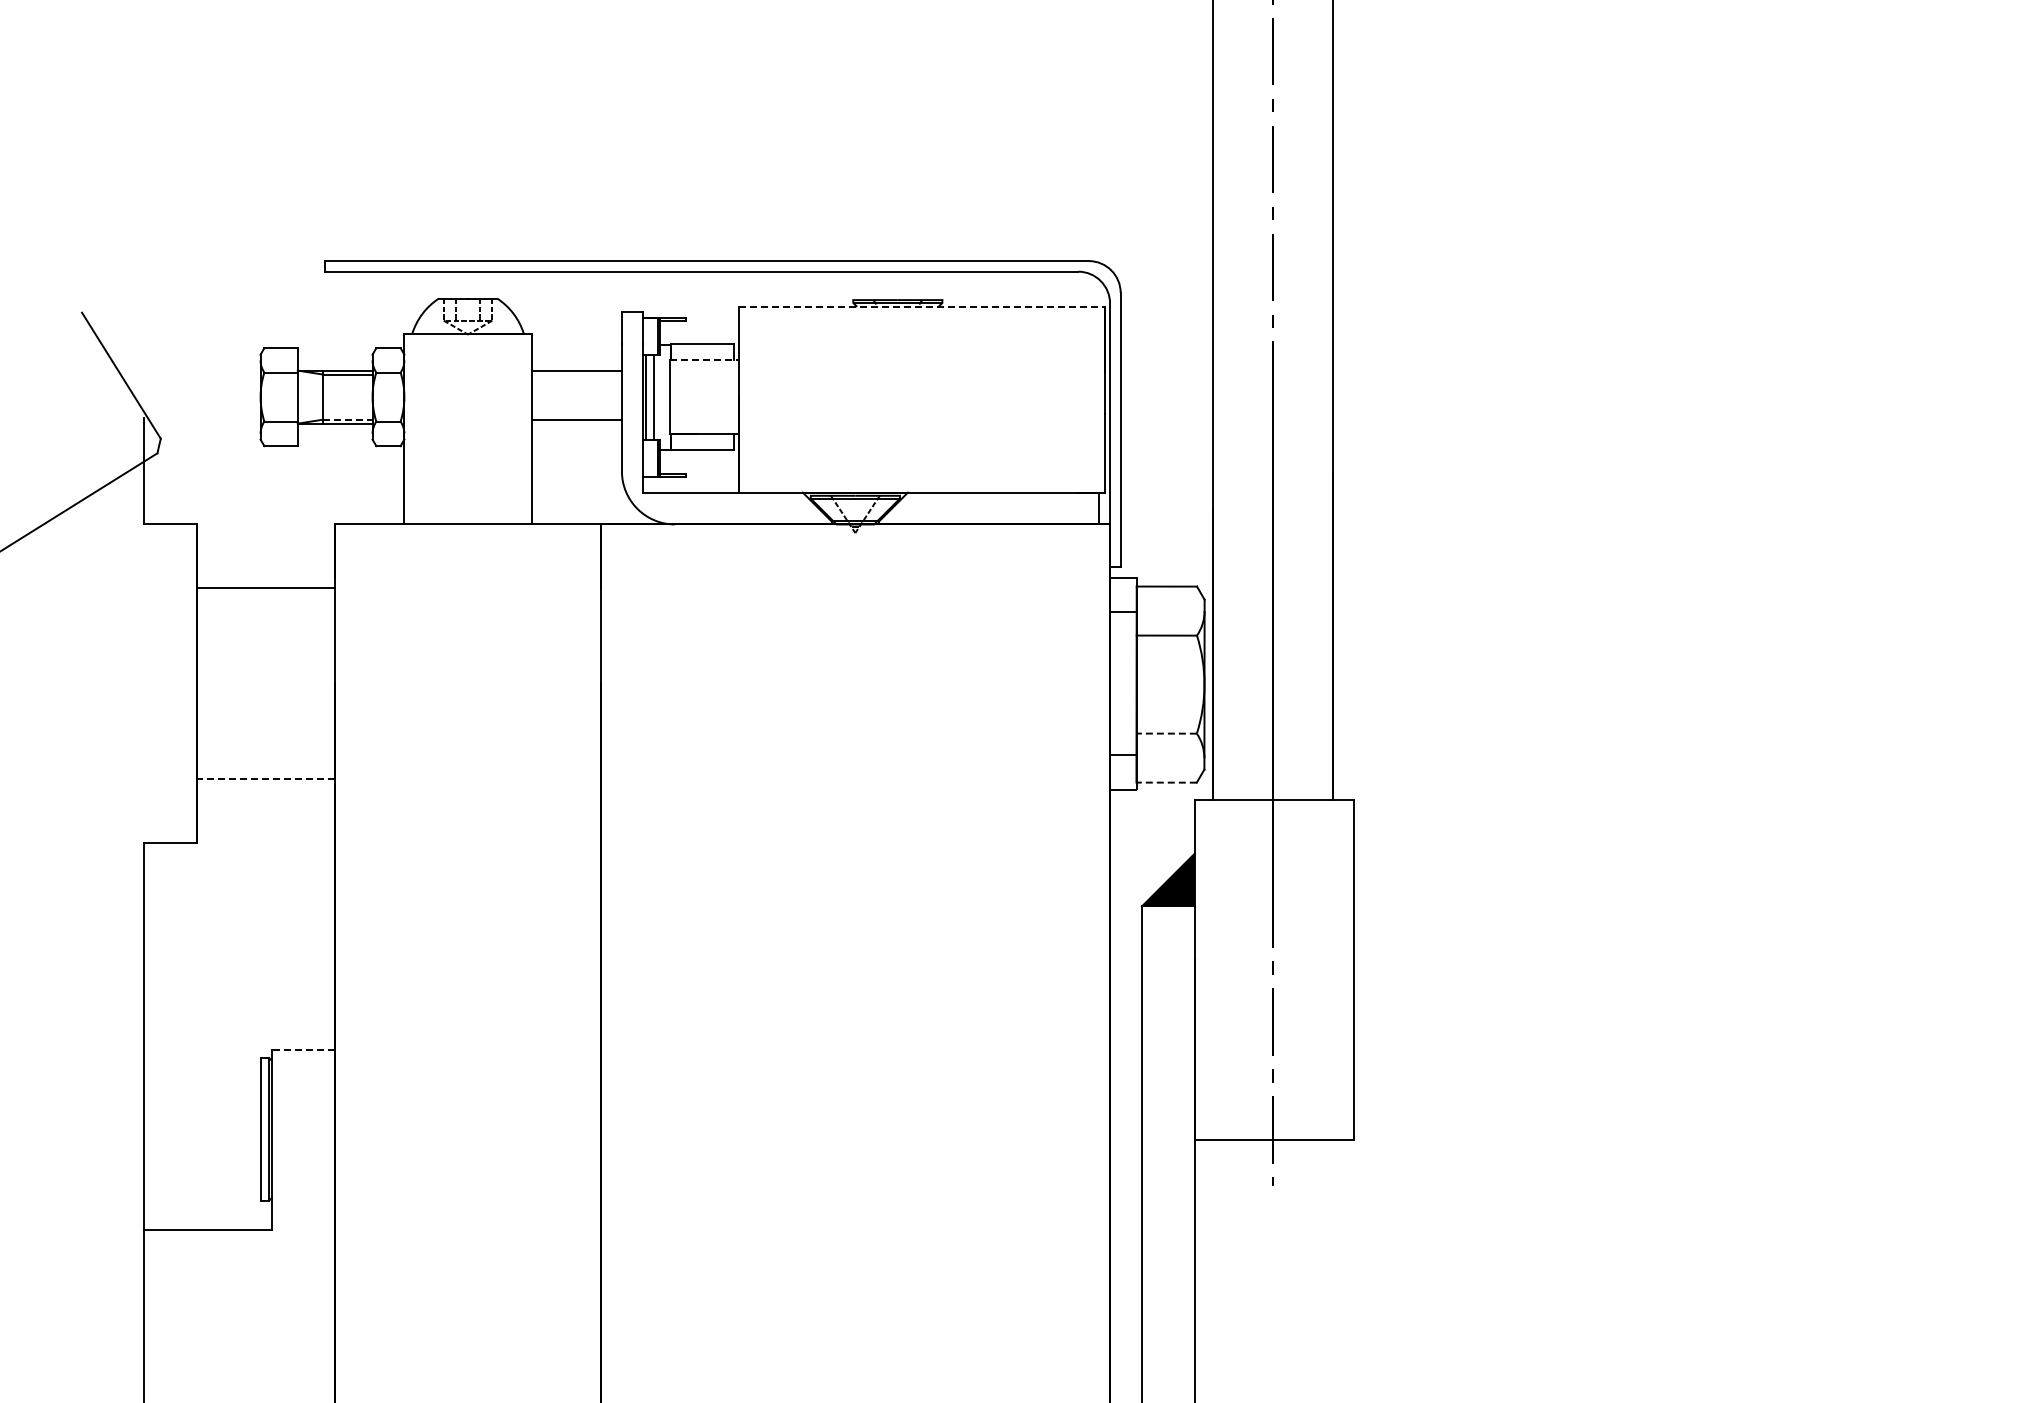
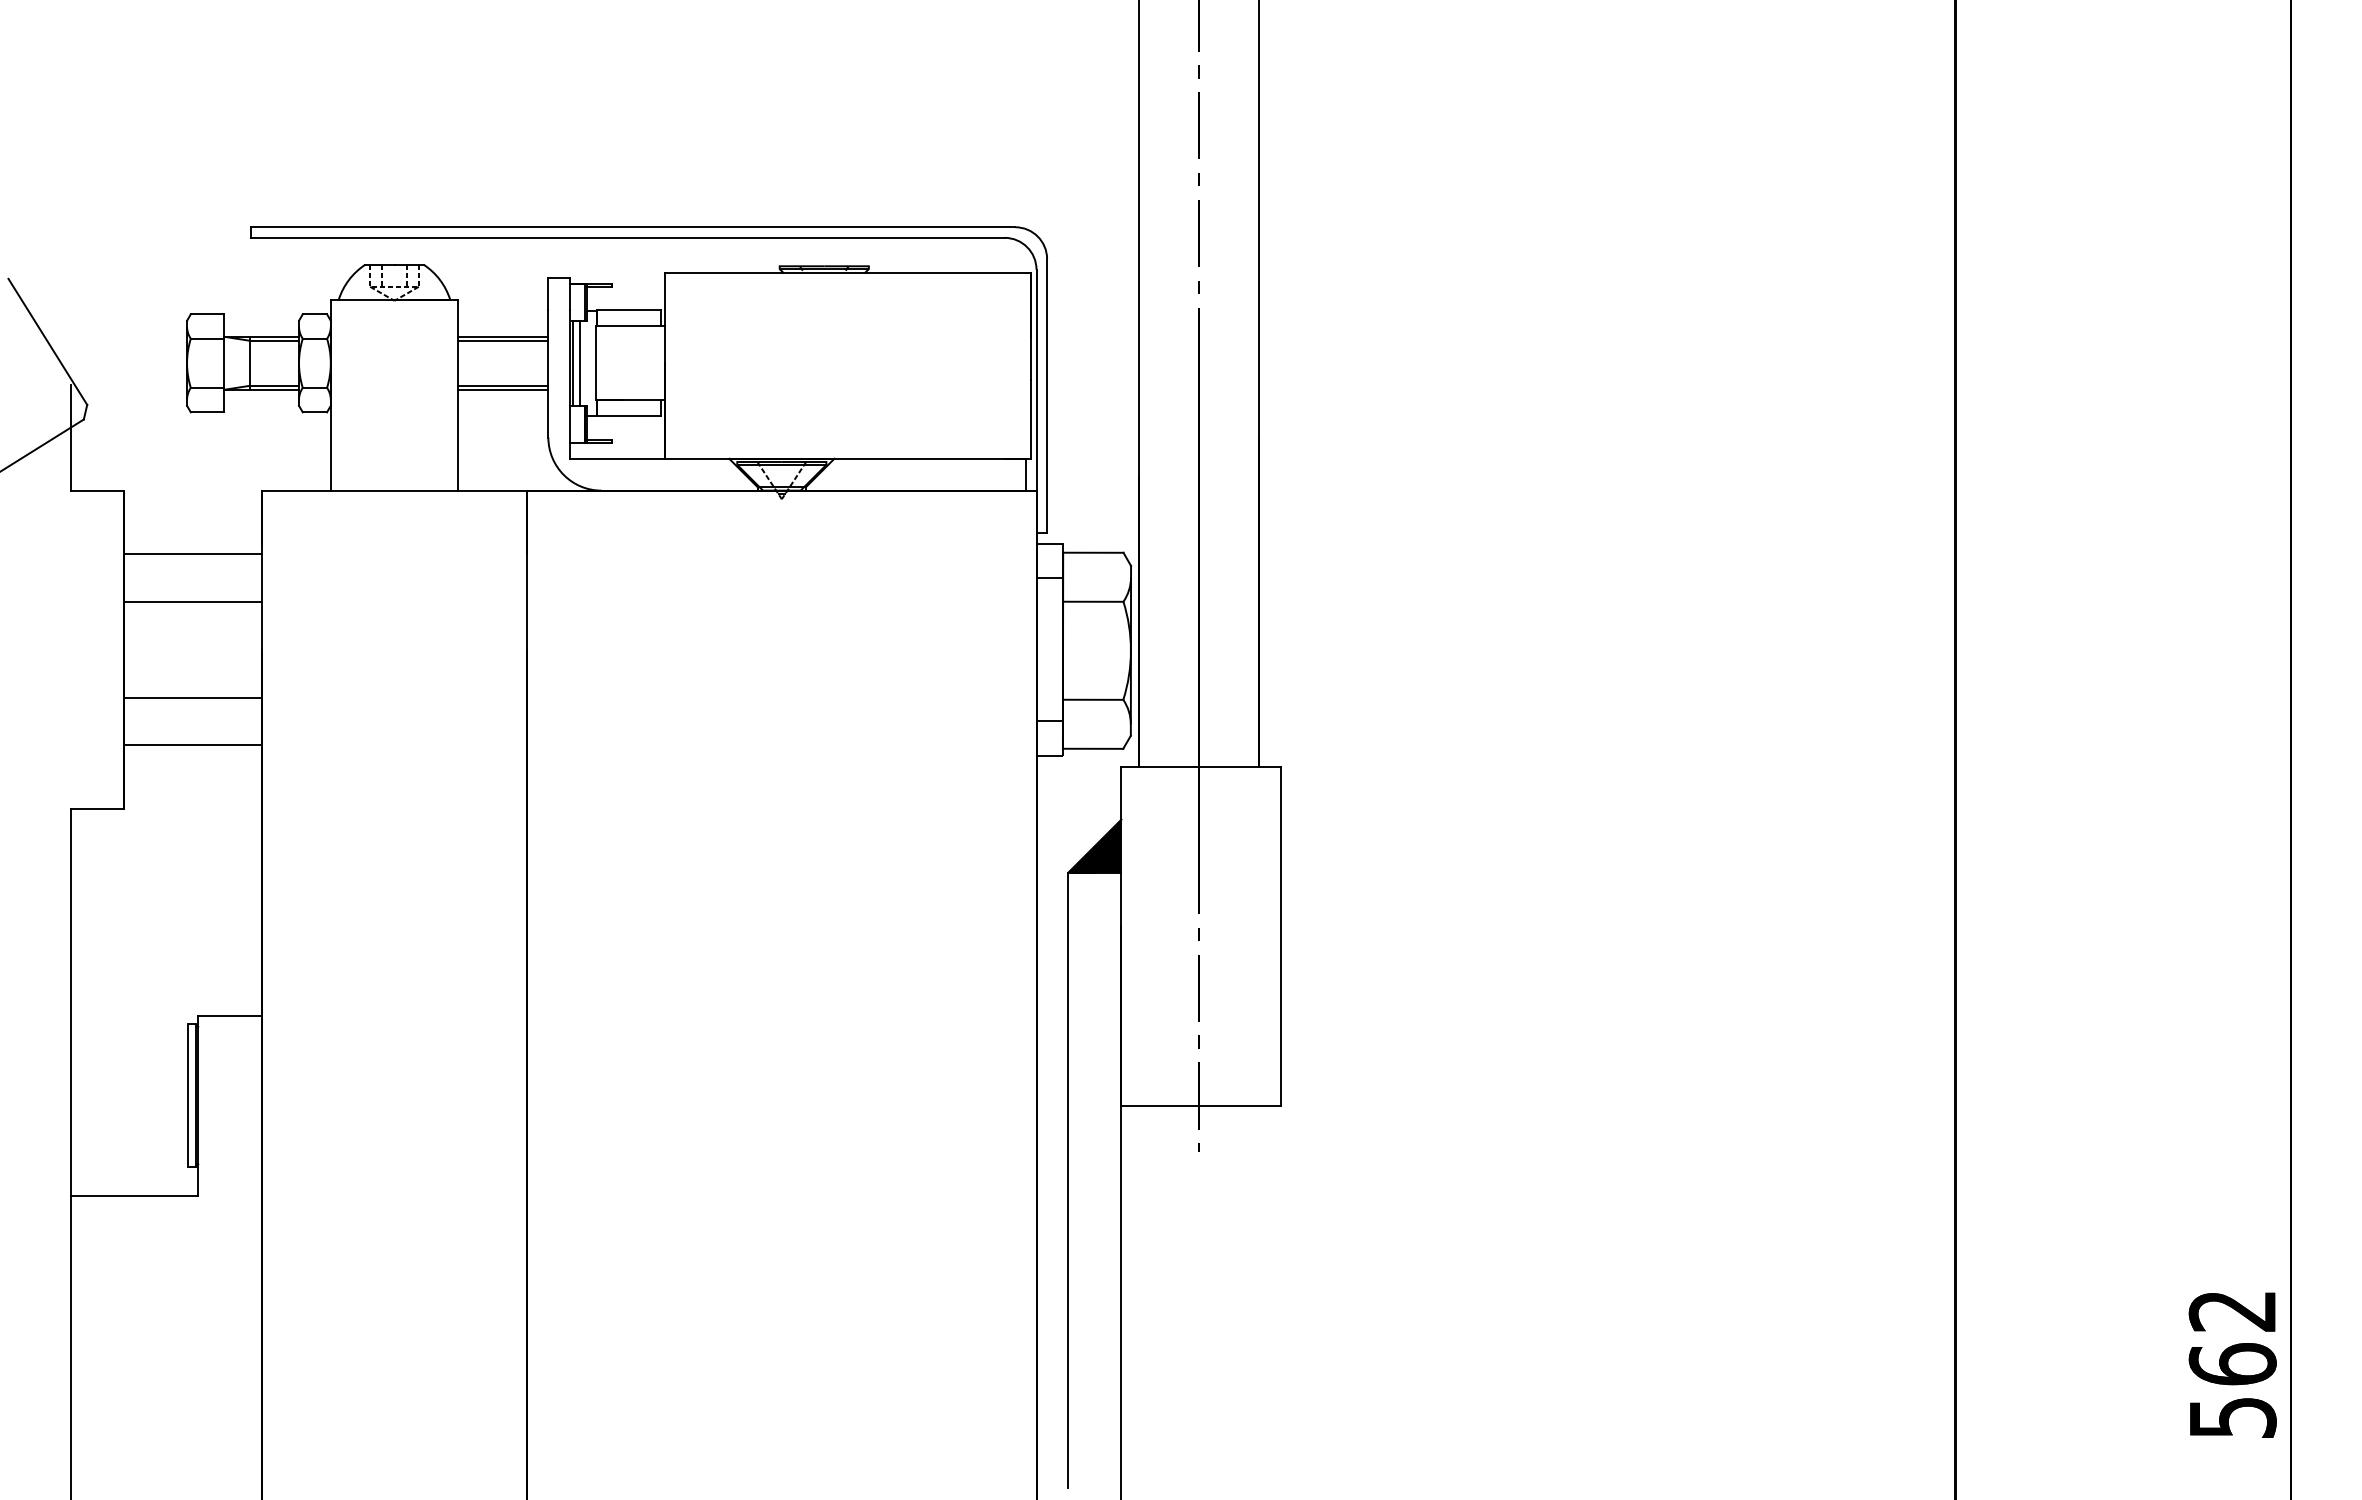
line: (922, 307) -> (848, 273), dashed -> solid
line: (705, 360) -> (631, 326), dashed -> solid
line: (577, 374) -> (503, 340), added
line: (348, 419) -> (274, 385), dashed -> solid
line: (577, 423) -> (503, 389), added
line: (266, 636) -> (192, 602), added
line: (266, 731) -> (192, 697), added
line: (1166, 733) -> (1092, 699), dashed -> solid
line: (266, 779) -> (192, 745), dashed -> solid
line: (1166, 782) -> (1092, 748), dashed -> solid
line: (304, 1049) -> (230, 1015), dashed -> solid

